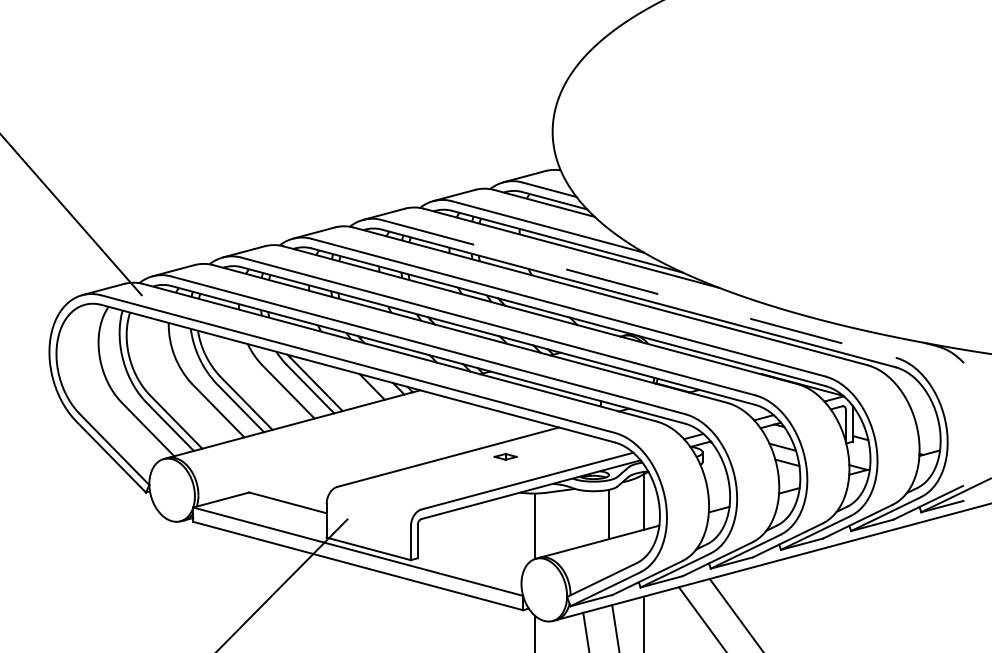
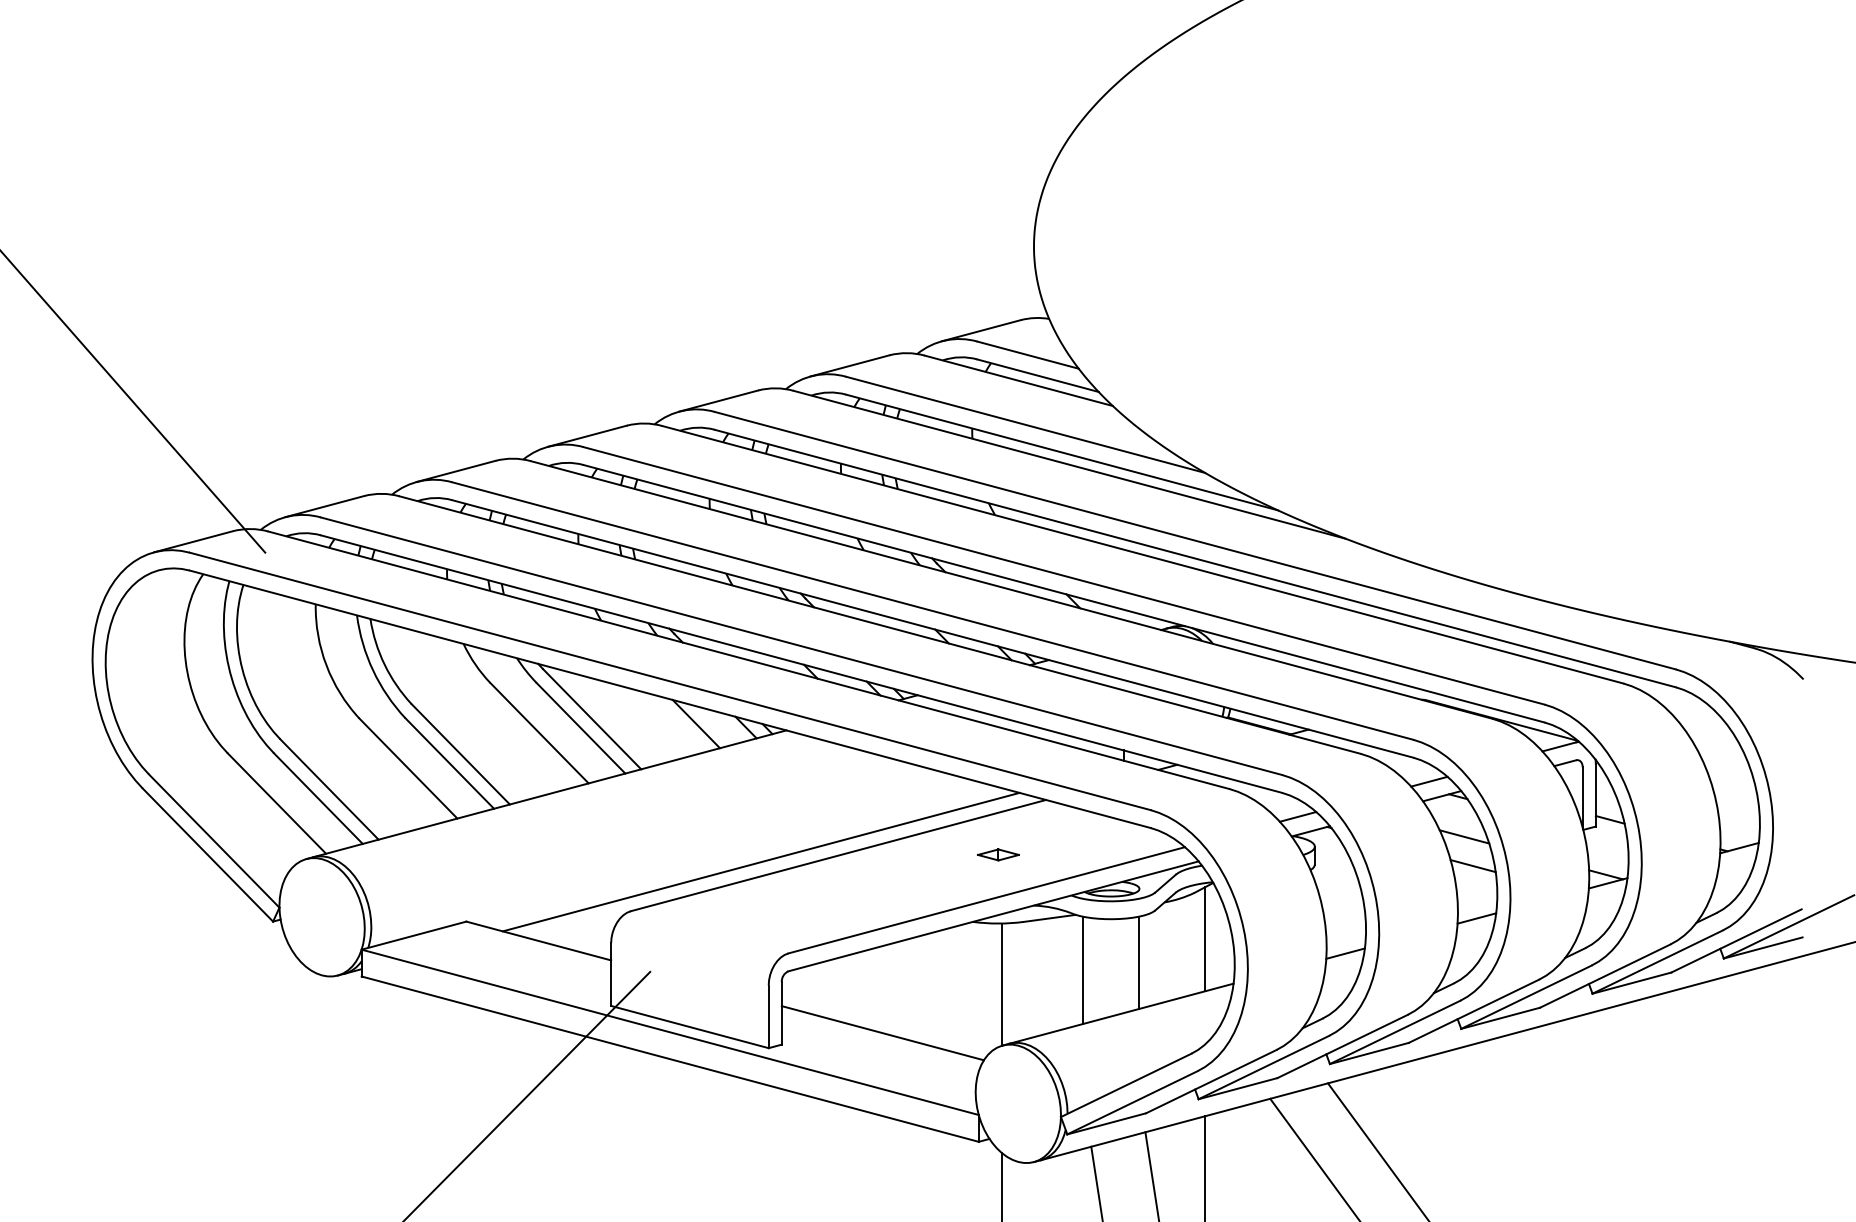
line: (638, 288) -> (1194, 539), dashed -> solid
part: (505, 456) -> (998, 854), moved
line: (406, 460) -> (760, 861), added
line: (578, 518) -> (1082, 970), added
line: (471, 551) -> (882, 1031), added

